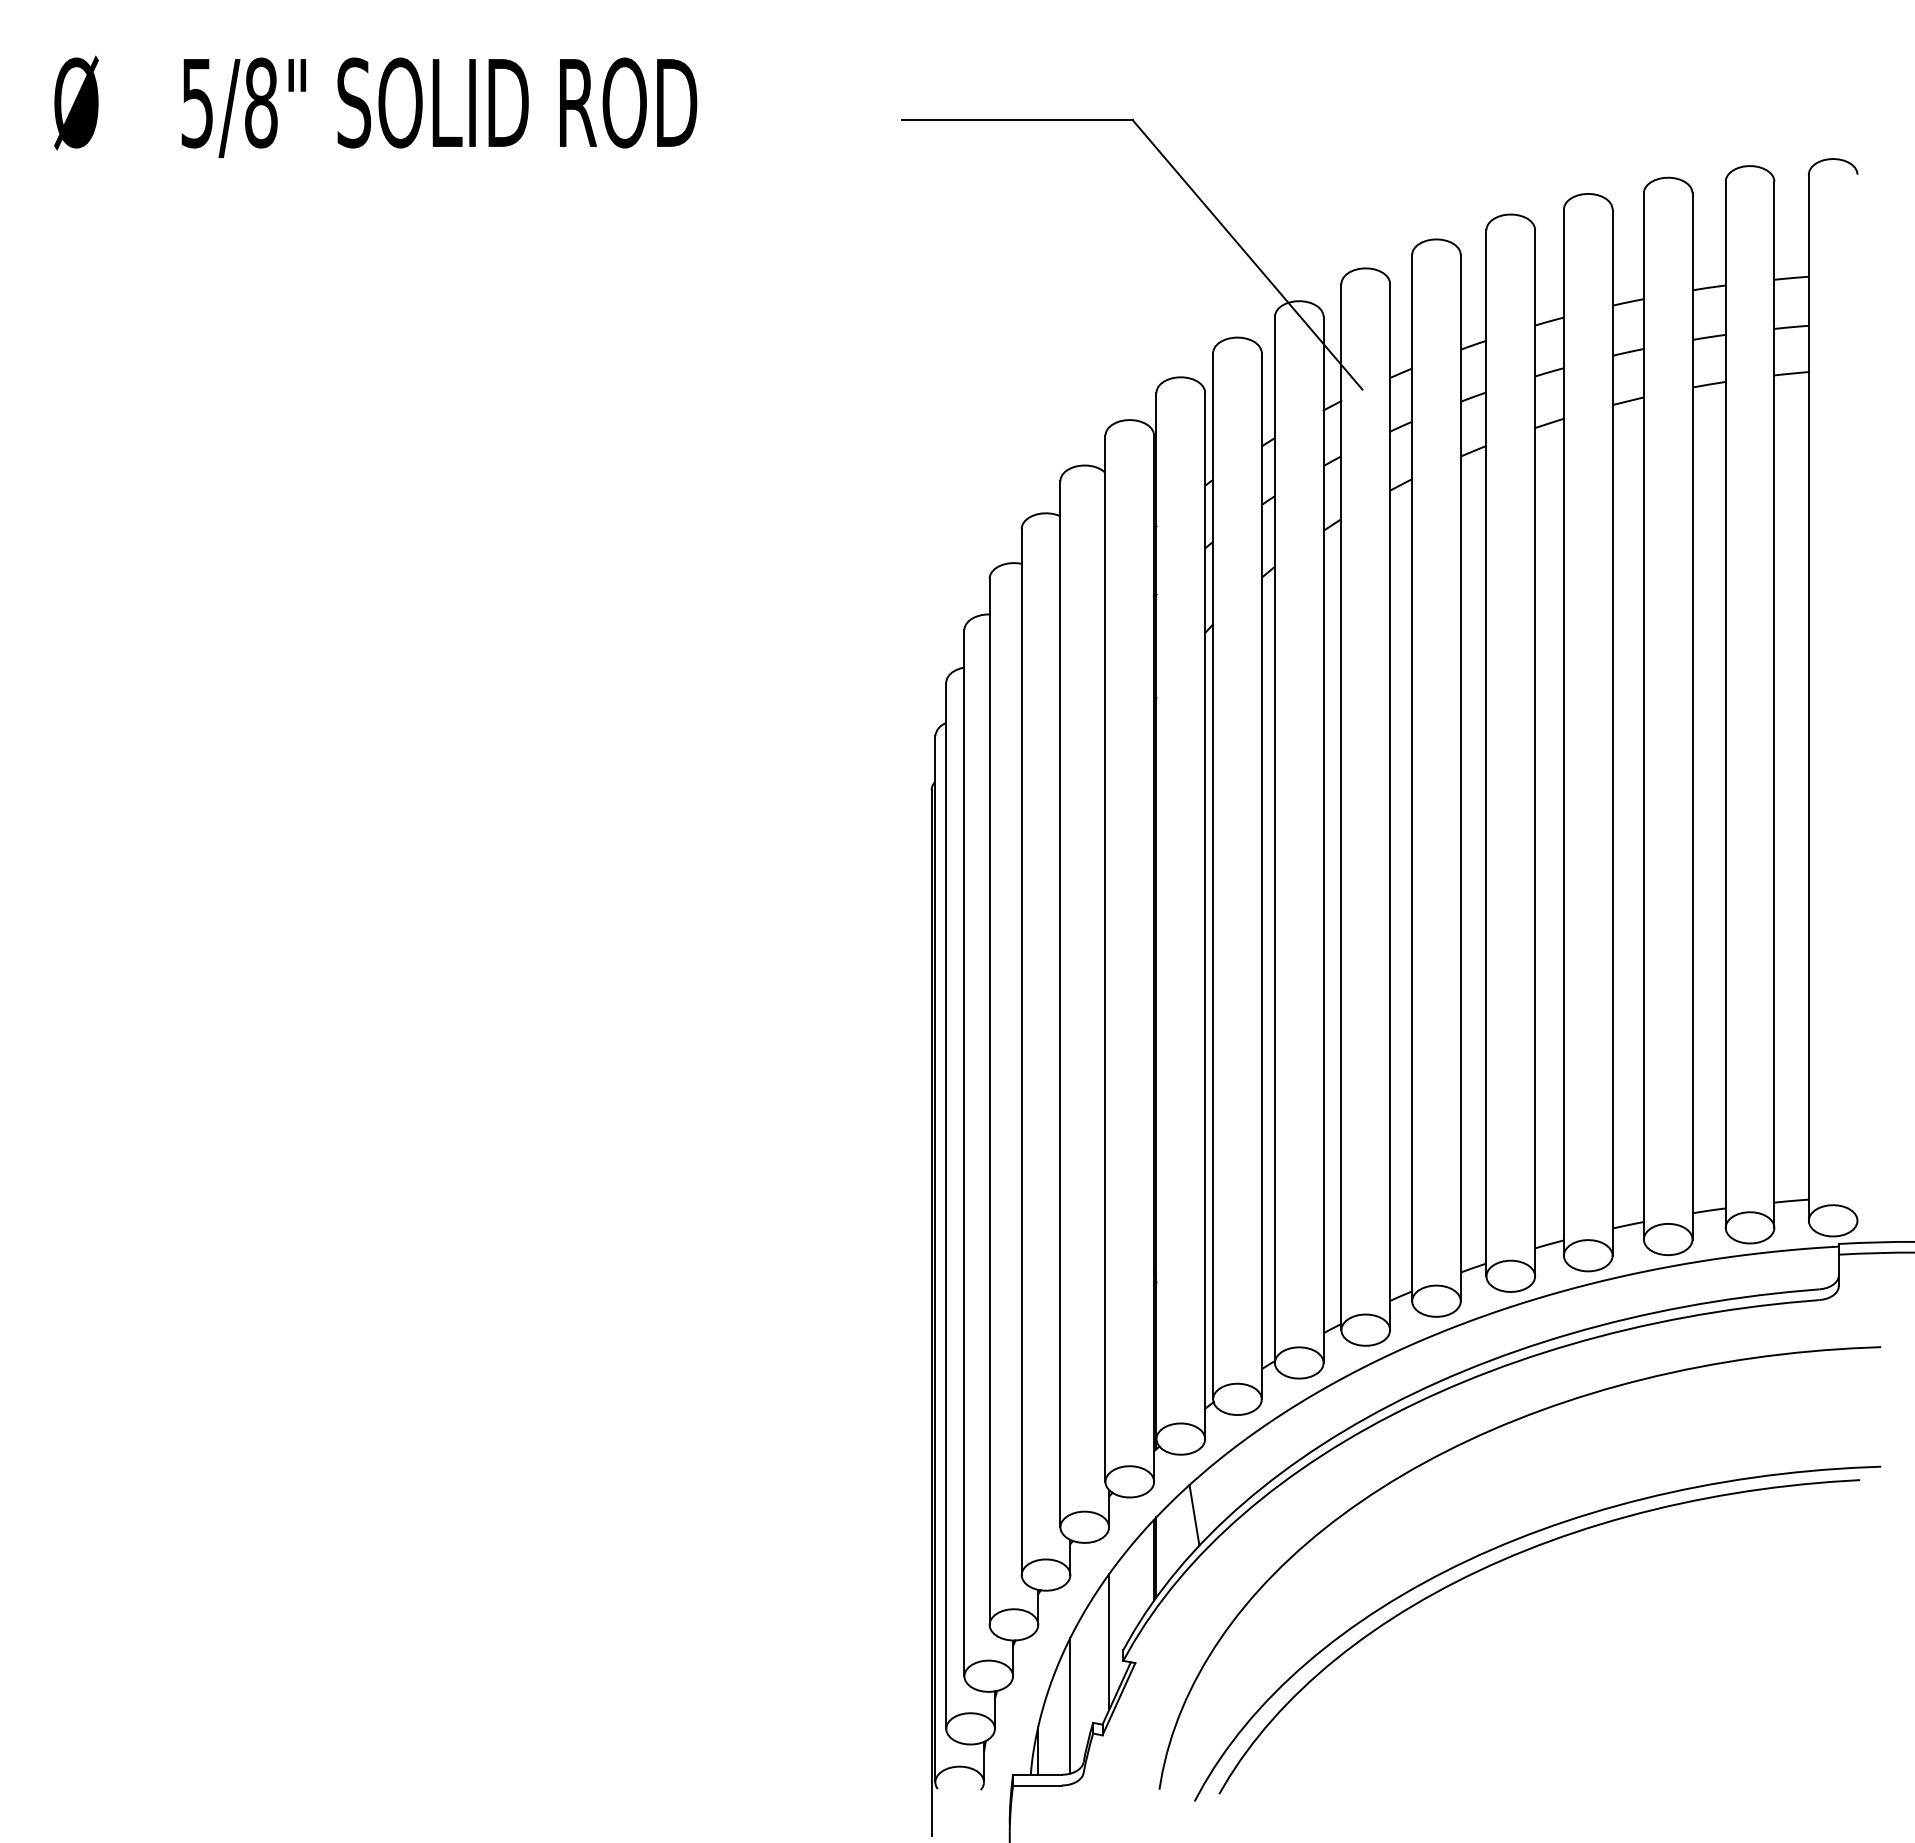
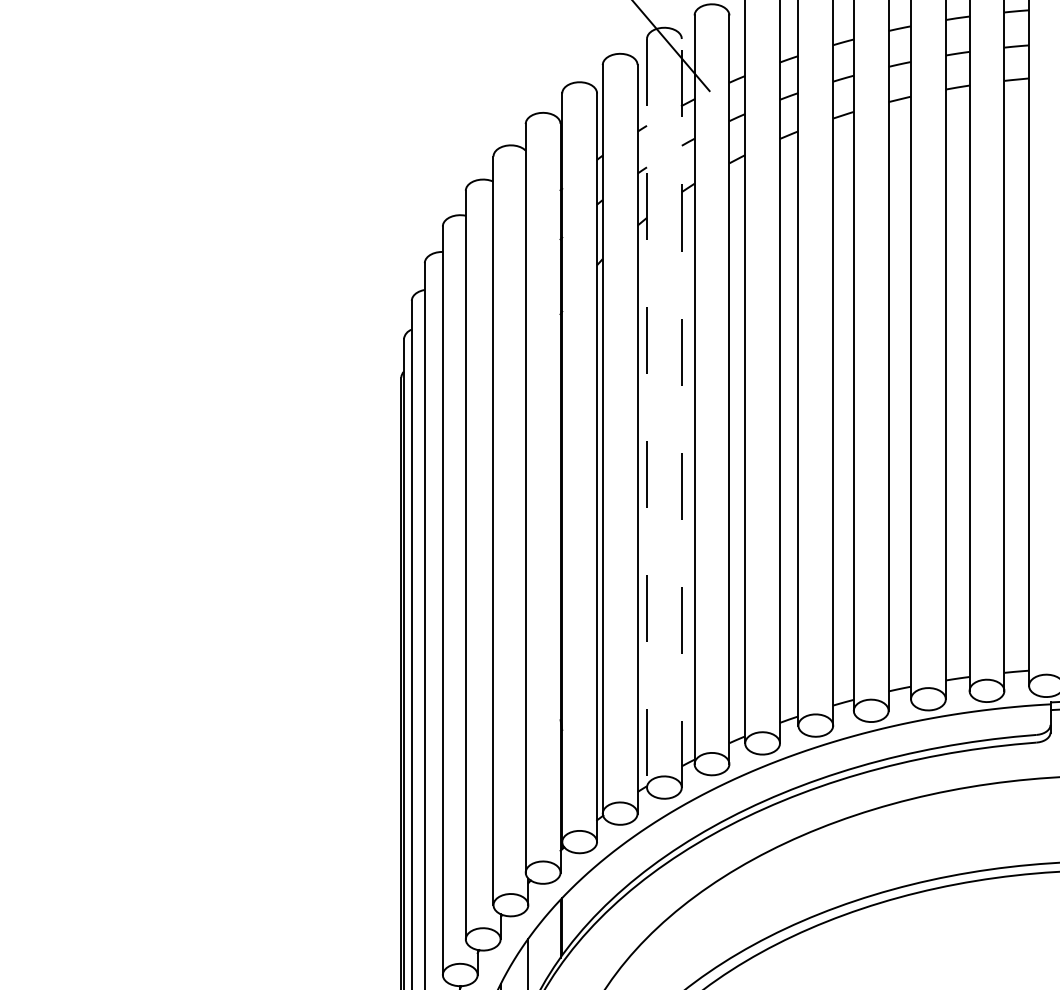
line: (1323, 839) -> (681, 412), solid -> dashed
line: (1274, 840) -> (646, 413), solid -> dashed
line: (1194, 1515) -> (589, 896), removed

